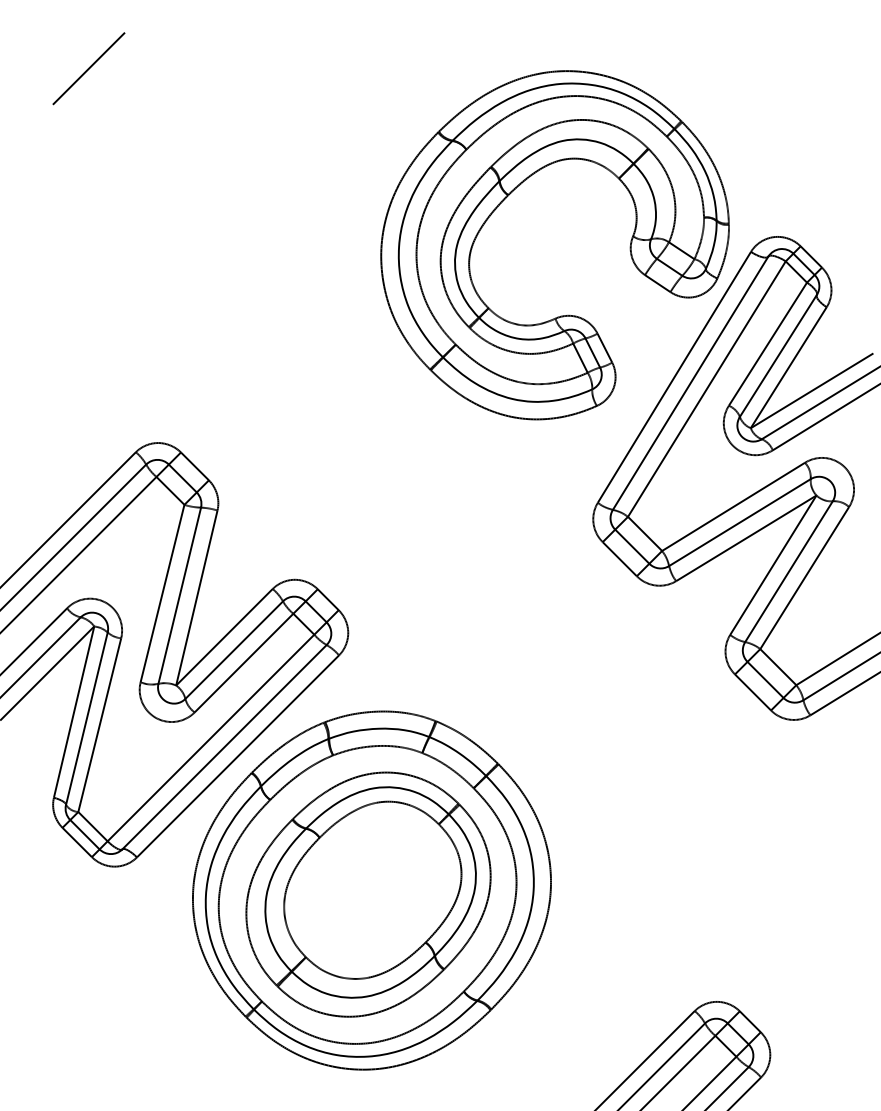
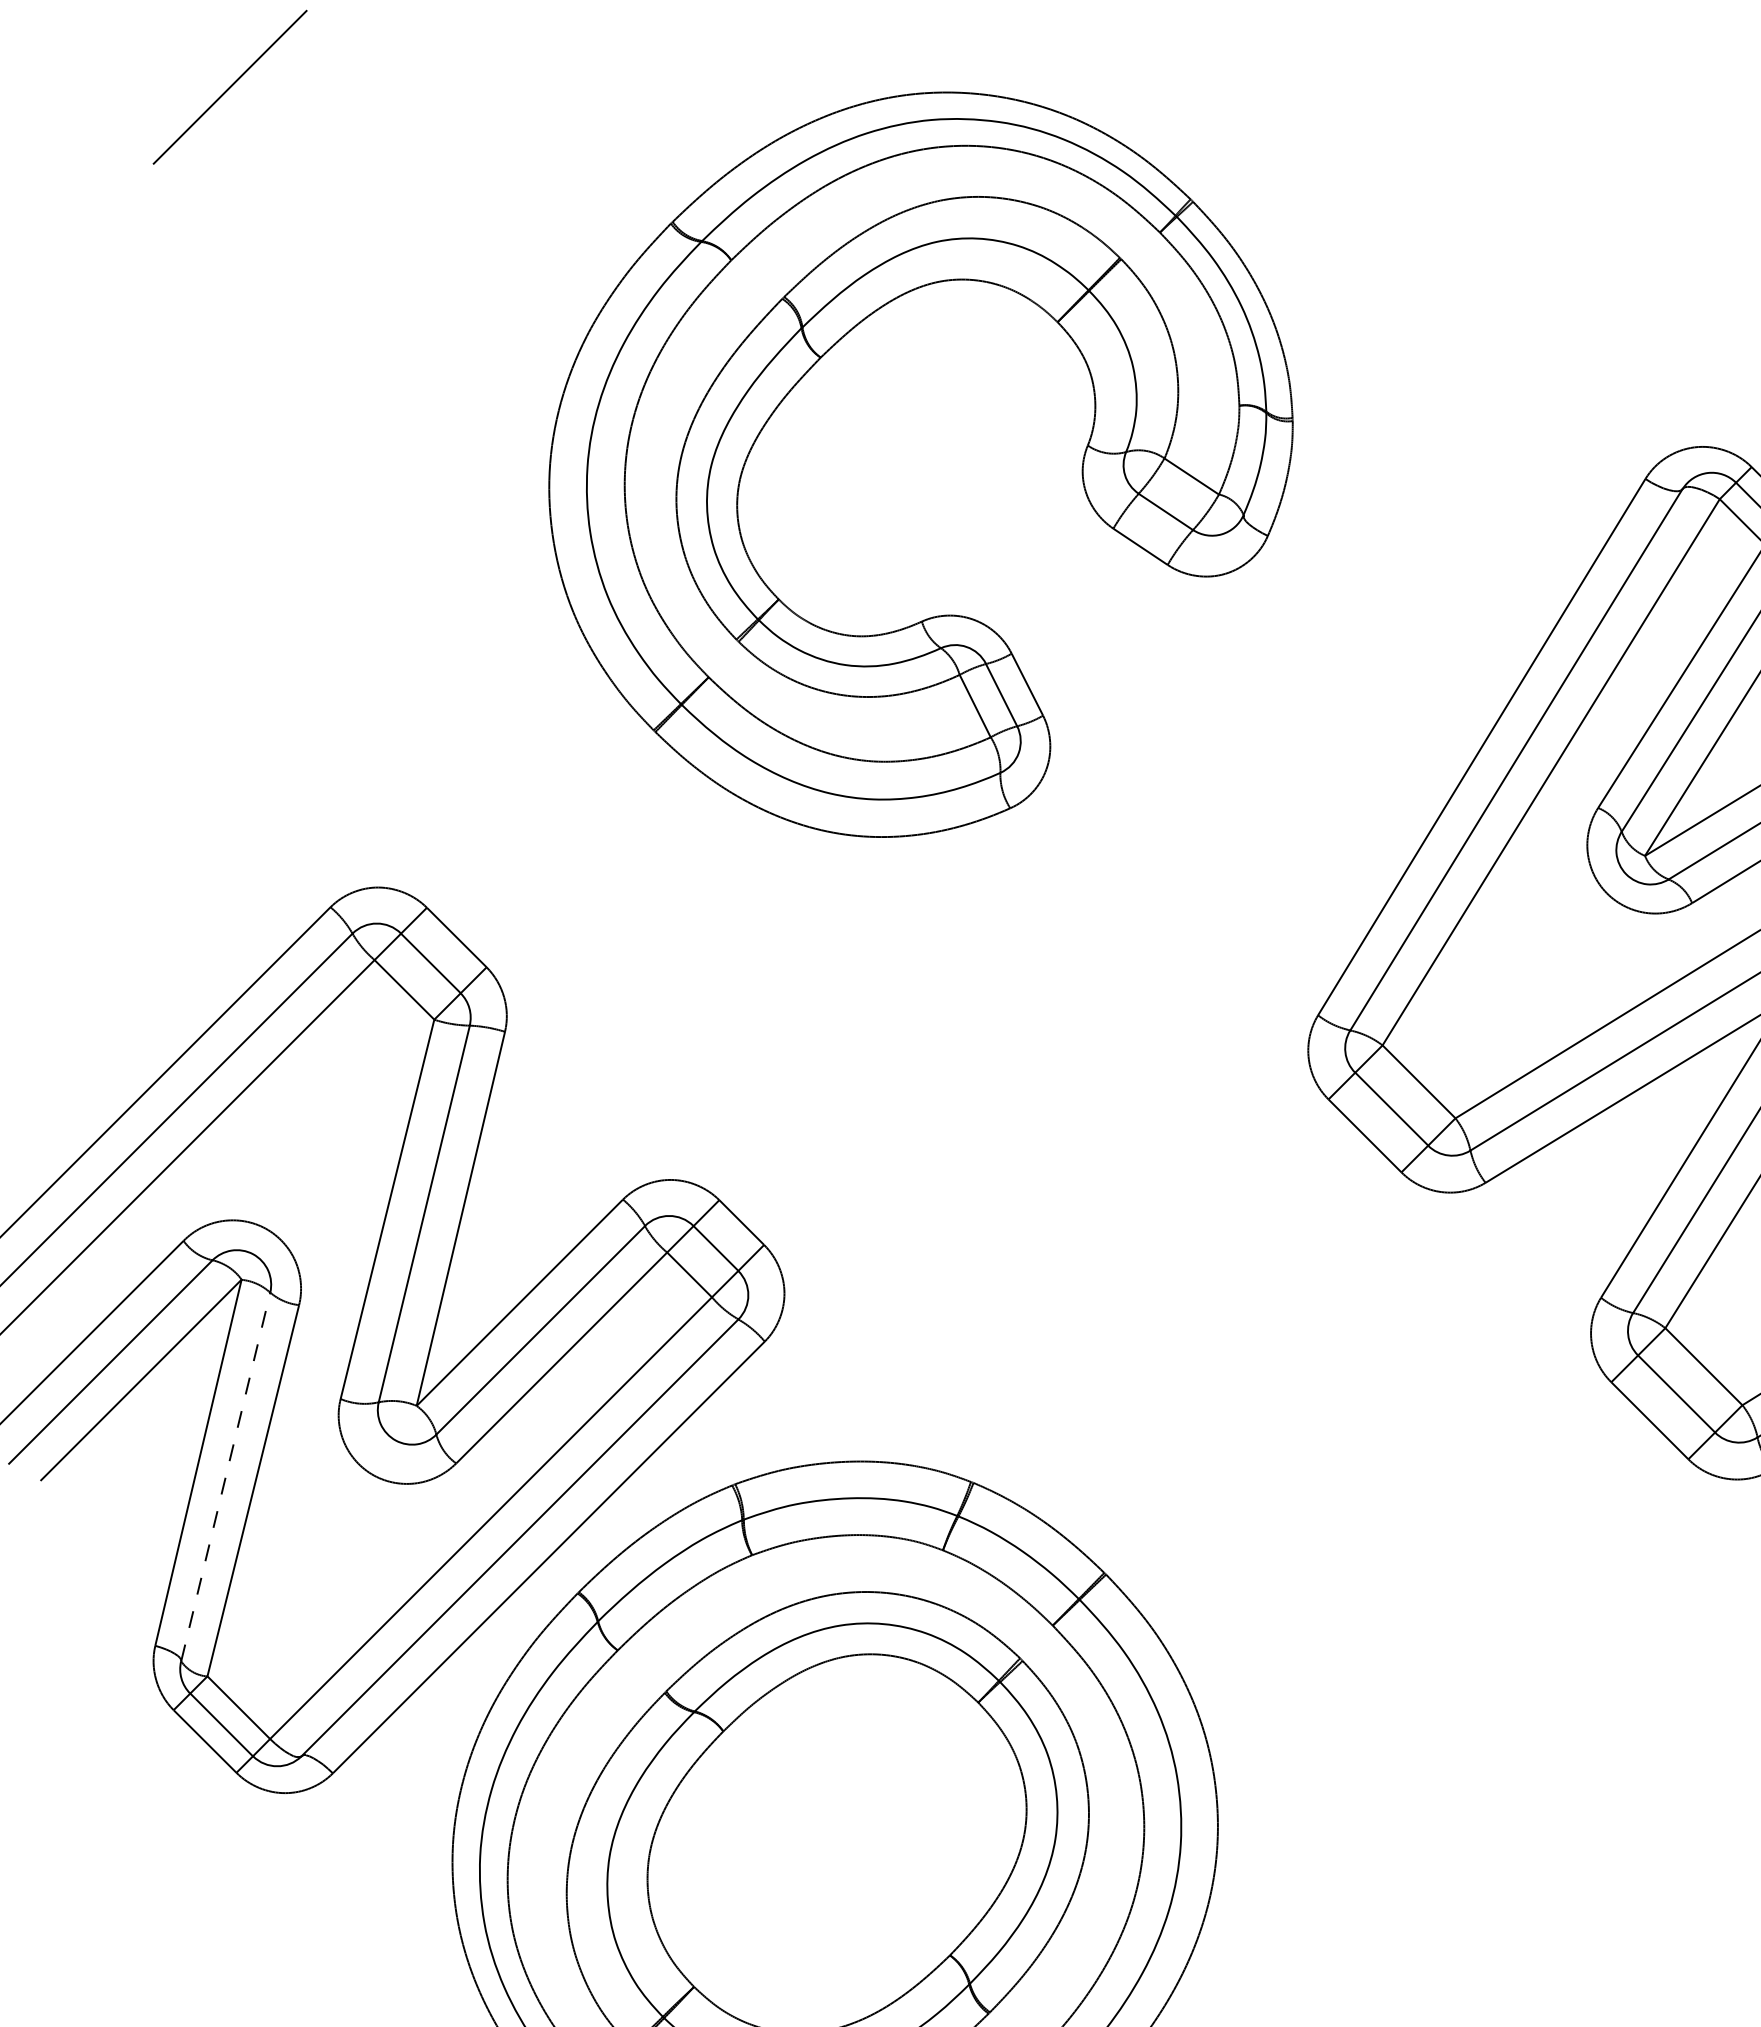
part: (507, 197) -> (819, 362), moved
line: (86, 718) -> (224, 1476), solid -> dashed

